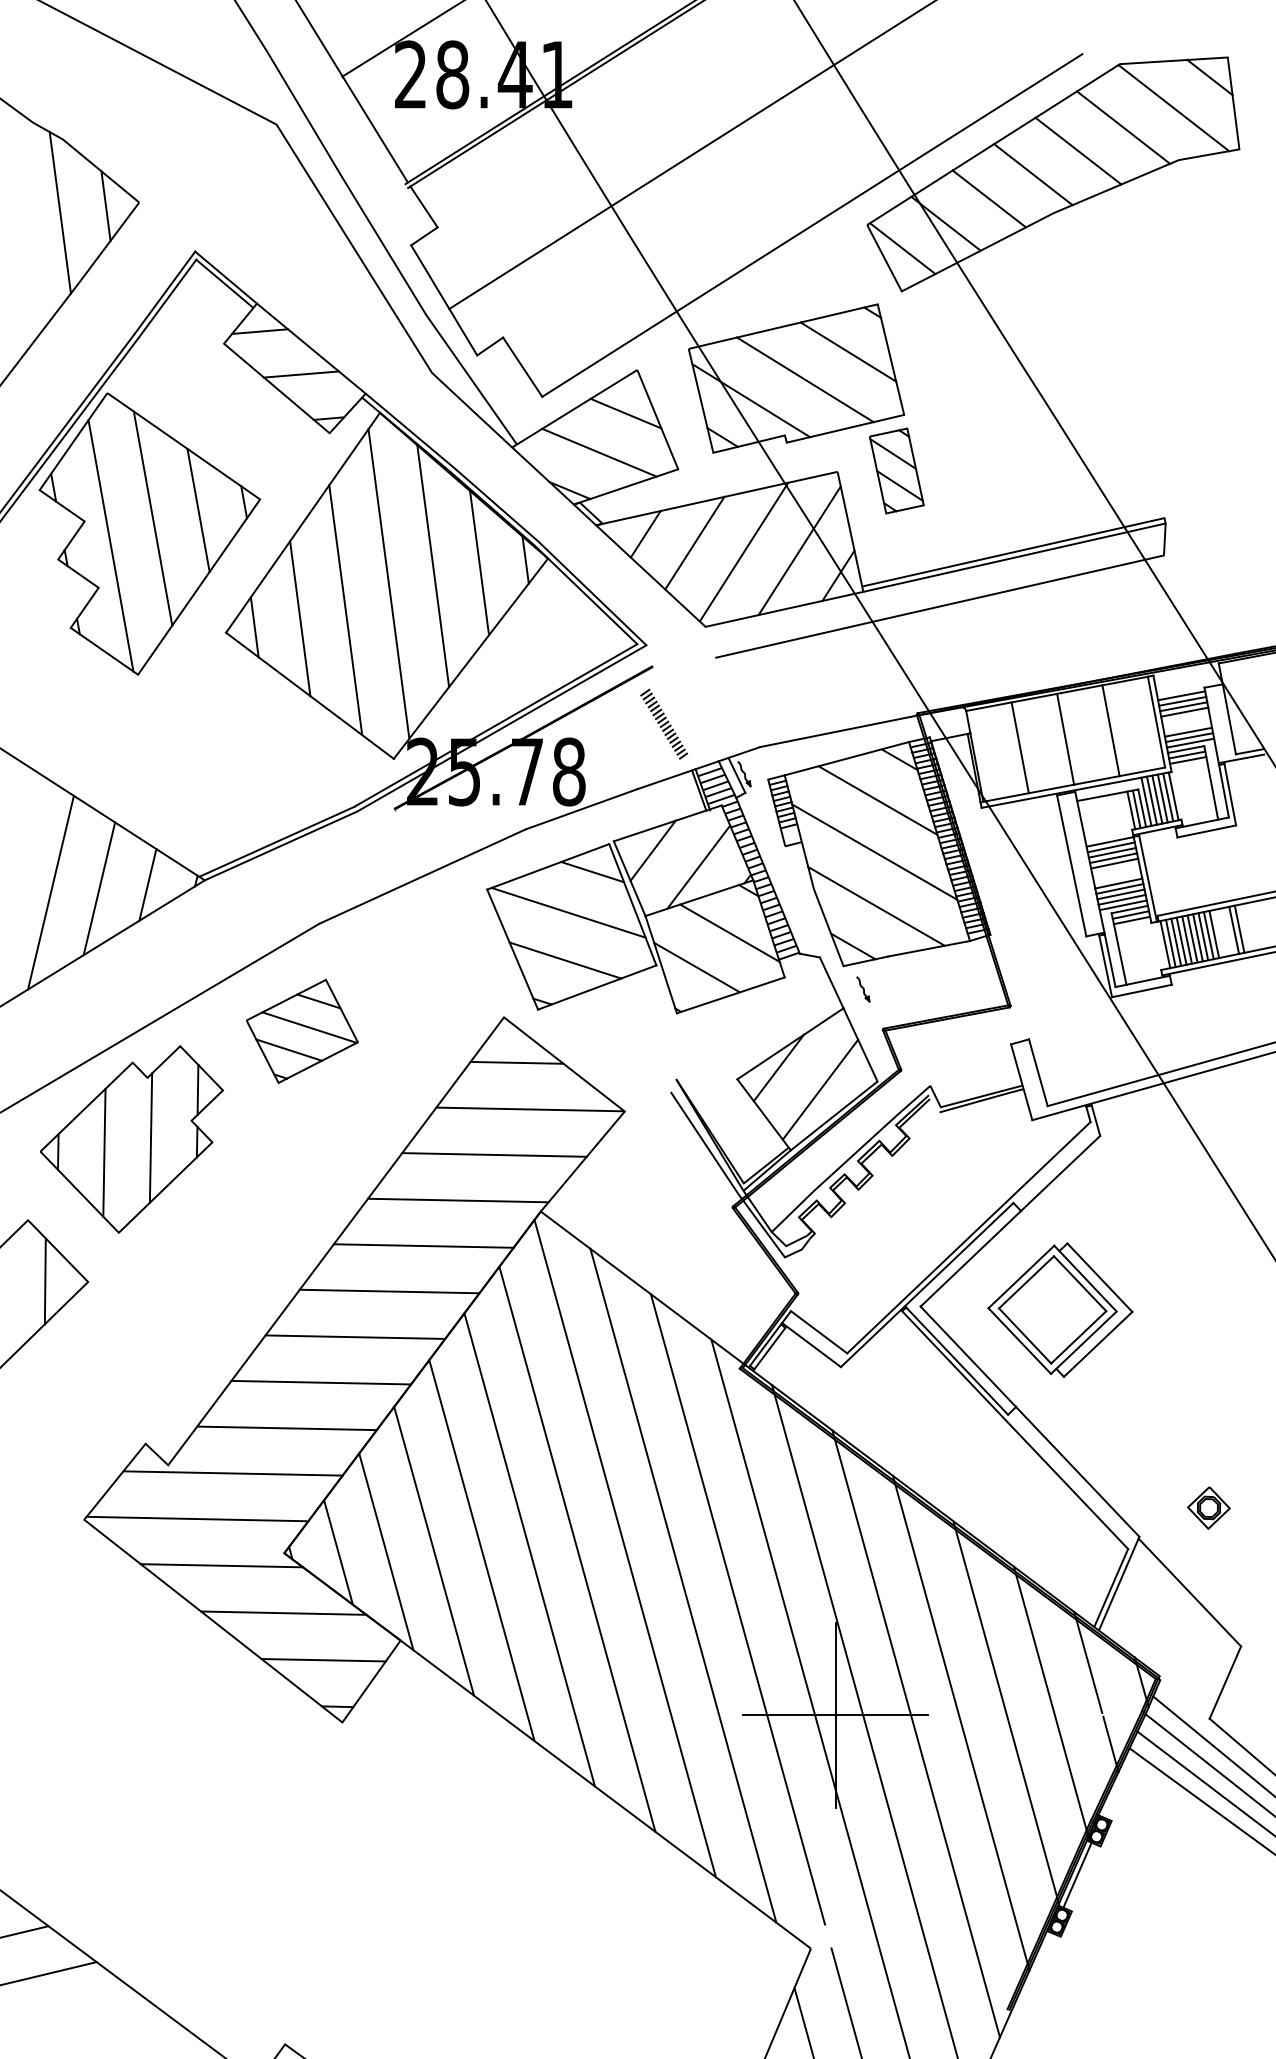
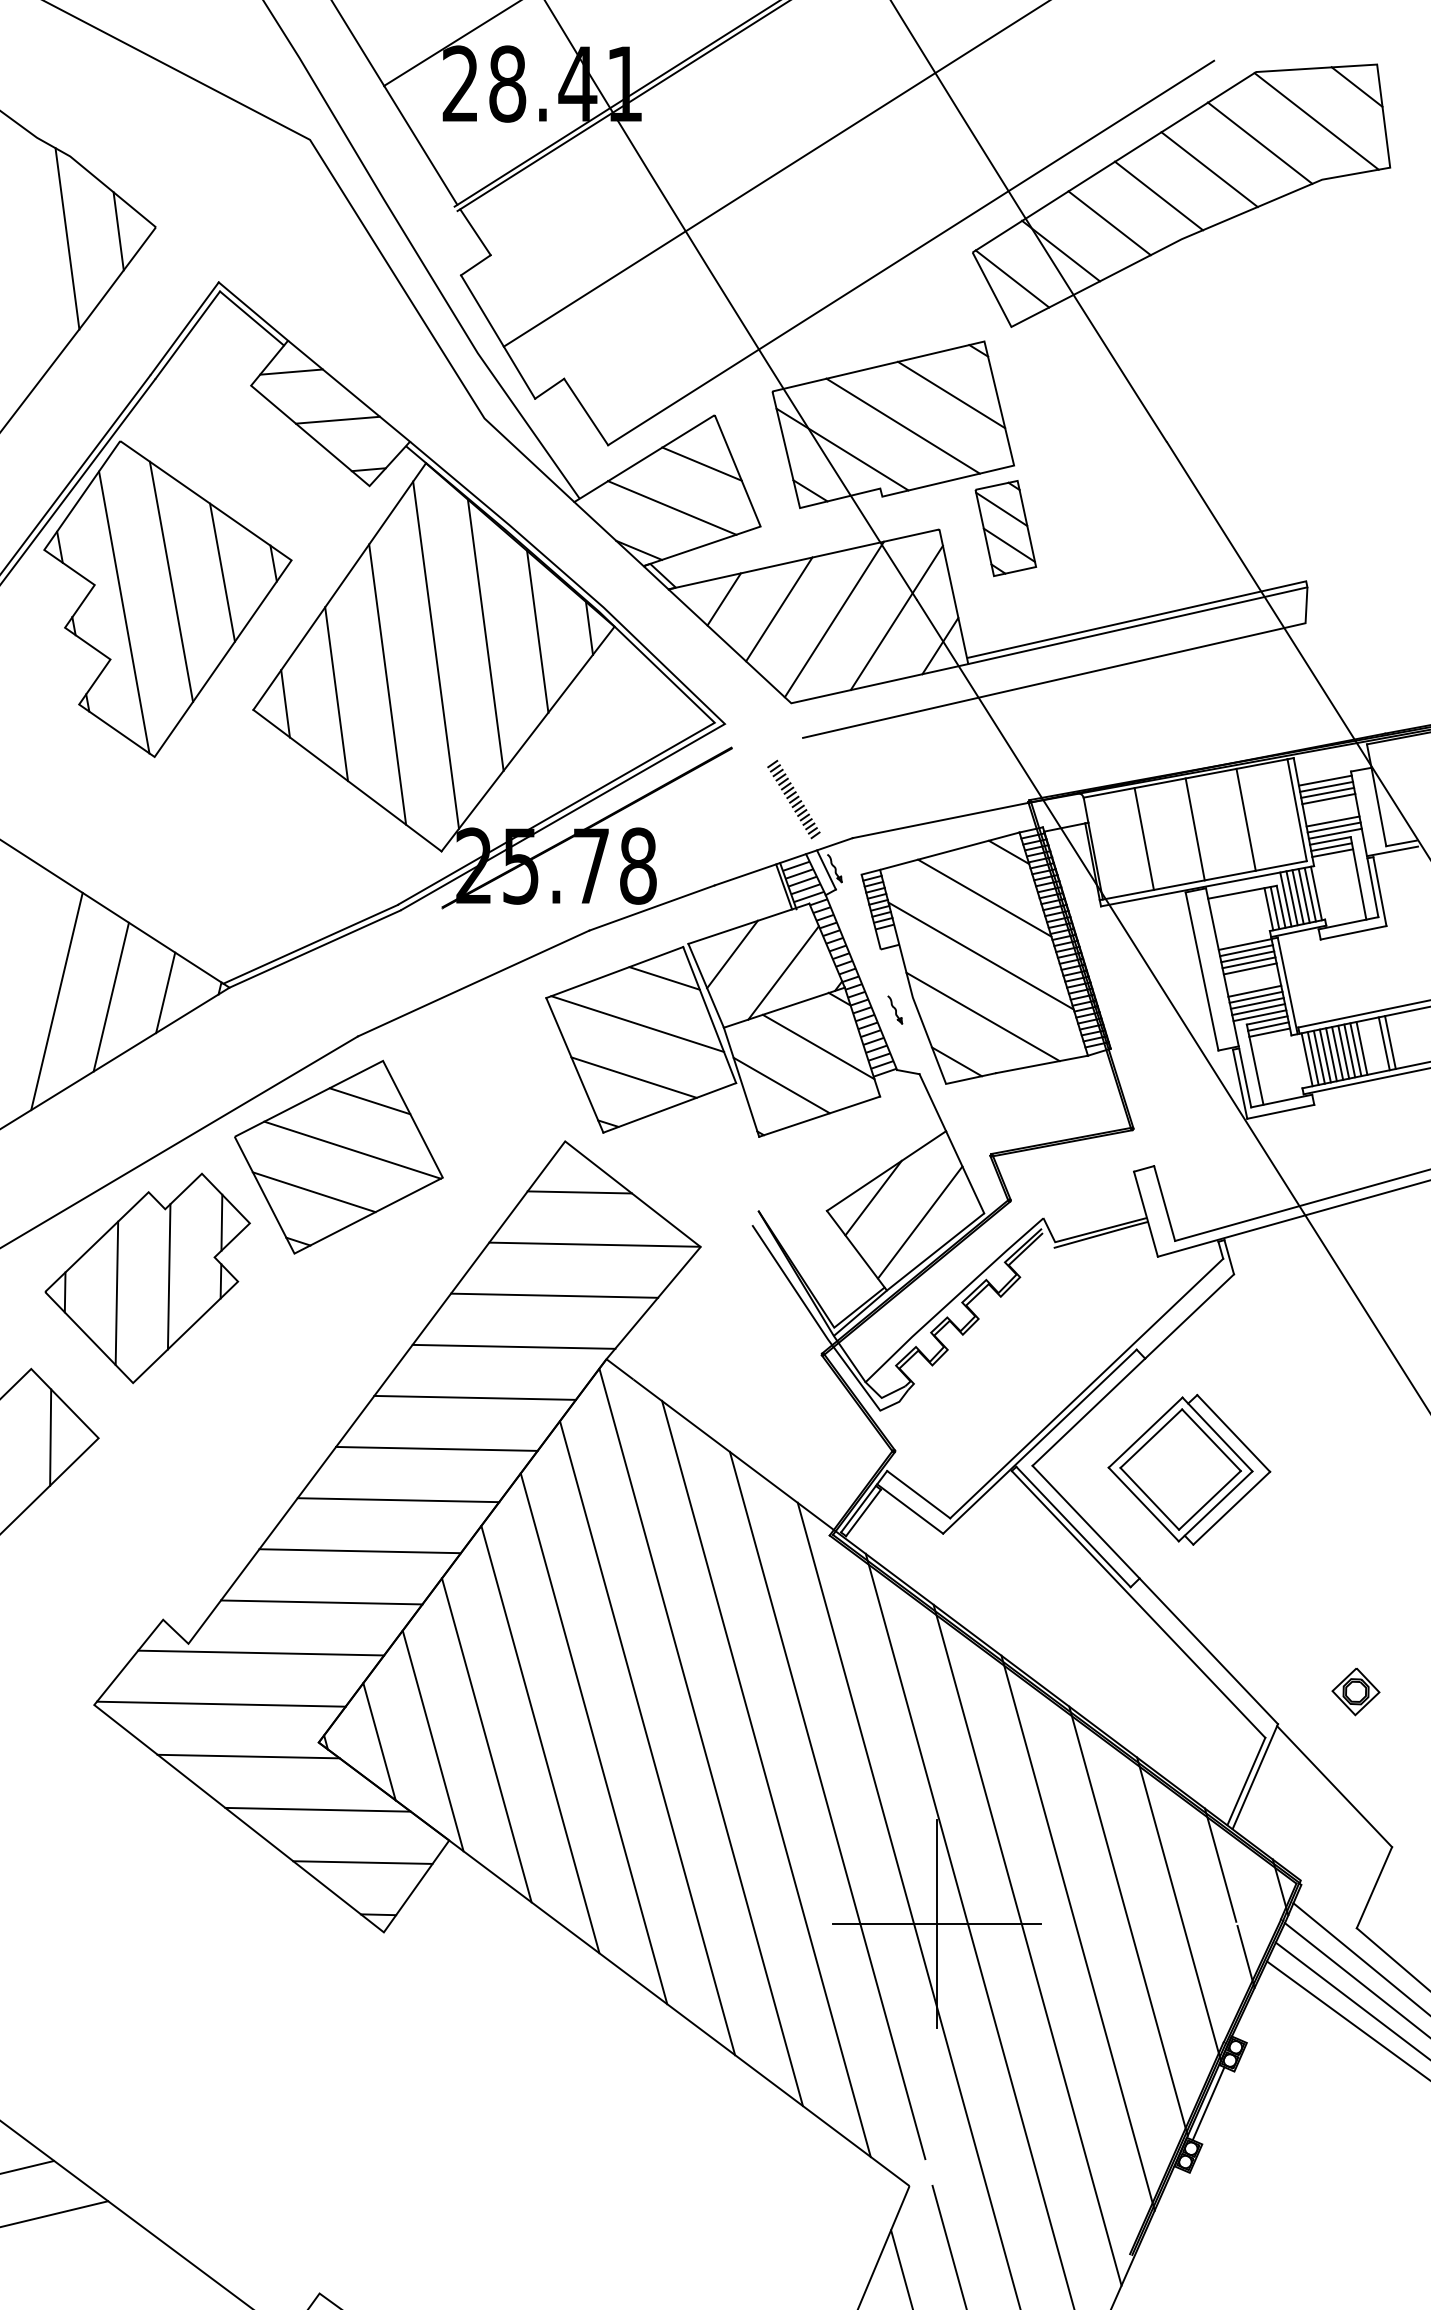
part: (663, 724) -> (793, 799), moved
part: (863, 988) -> (895, 1009), moved
part: (301, 1030) -> (338, 1156), size x1.67

